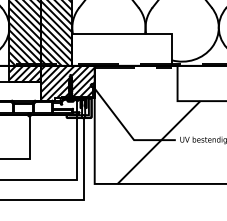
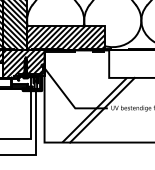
hatch: (121, 49) -> (65, 37), added
line: (168, 142) -> (102, 110), added

